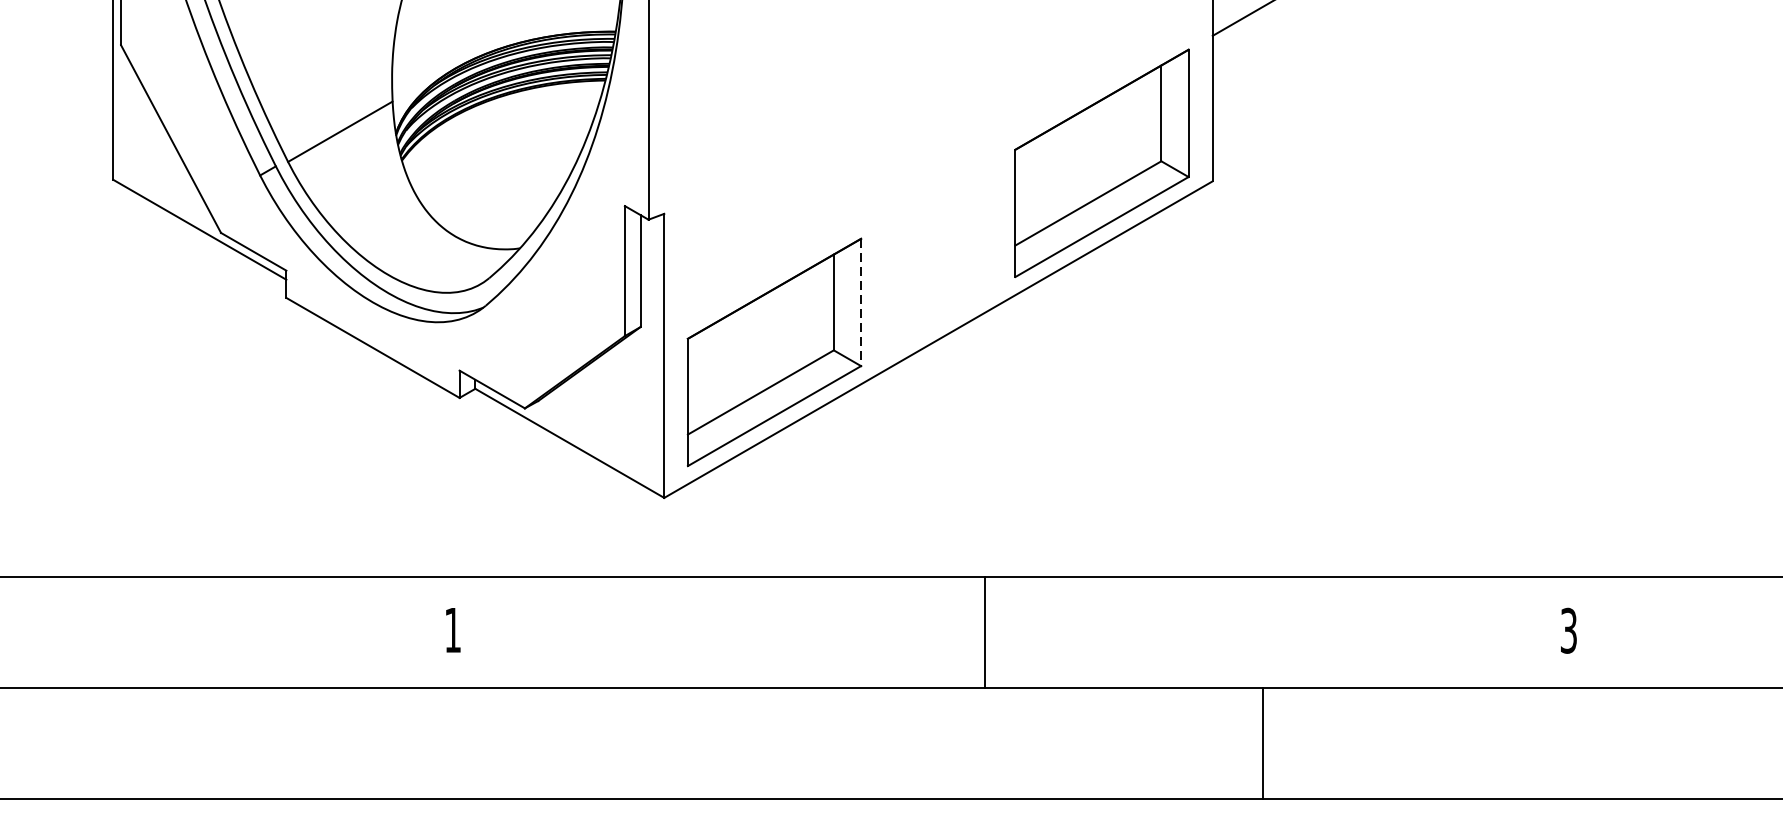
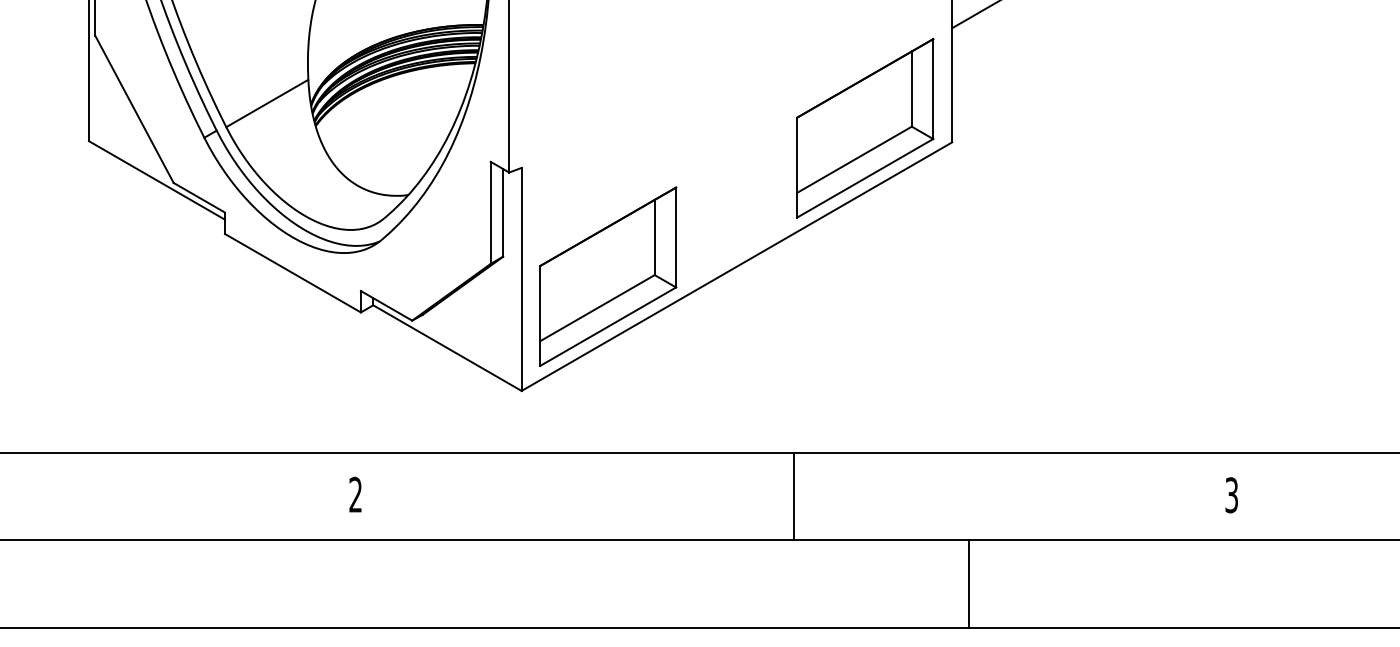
line: (861, 302) -> (676, 237), dashed -> solid
text: (452, 629) -> (355, 494), 1 -> 2
line: (985, 632) -> (794, 496), moved
line: (1262, 743) -> (968, 583), moved

